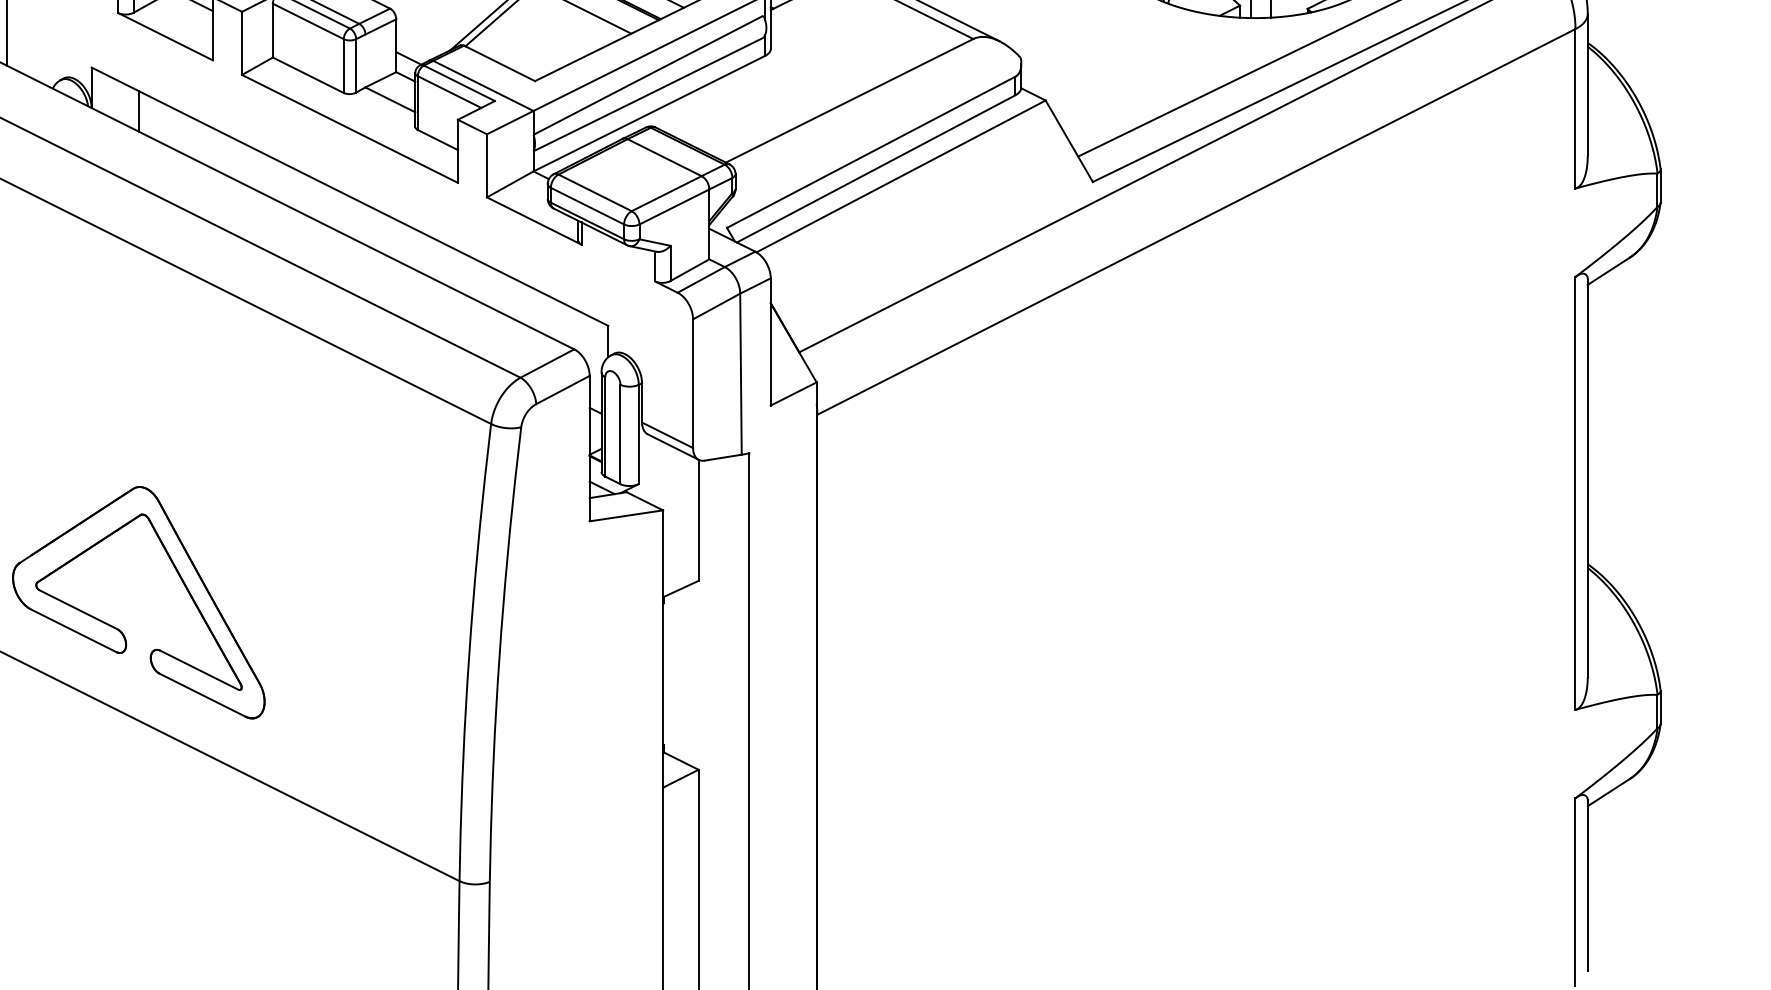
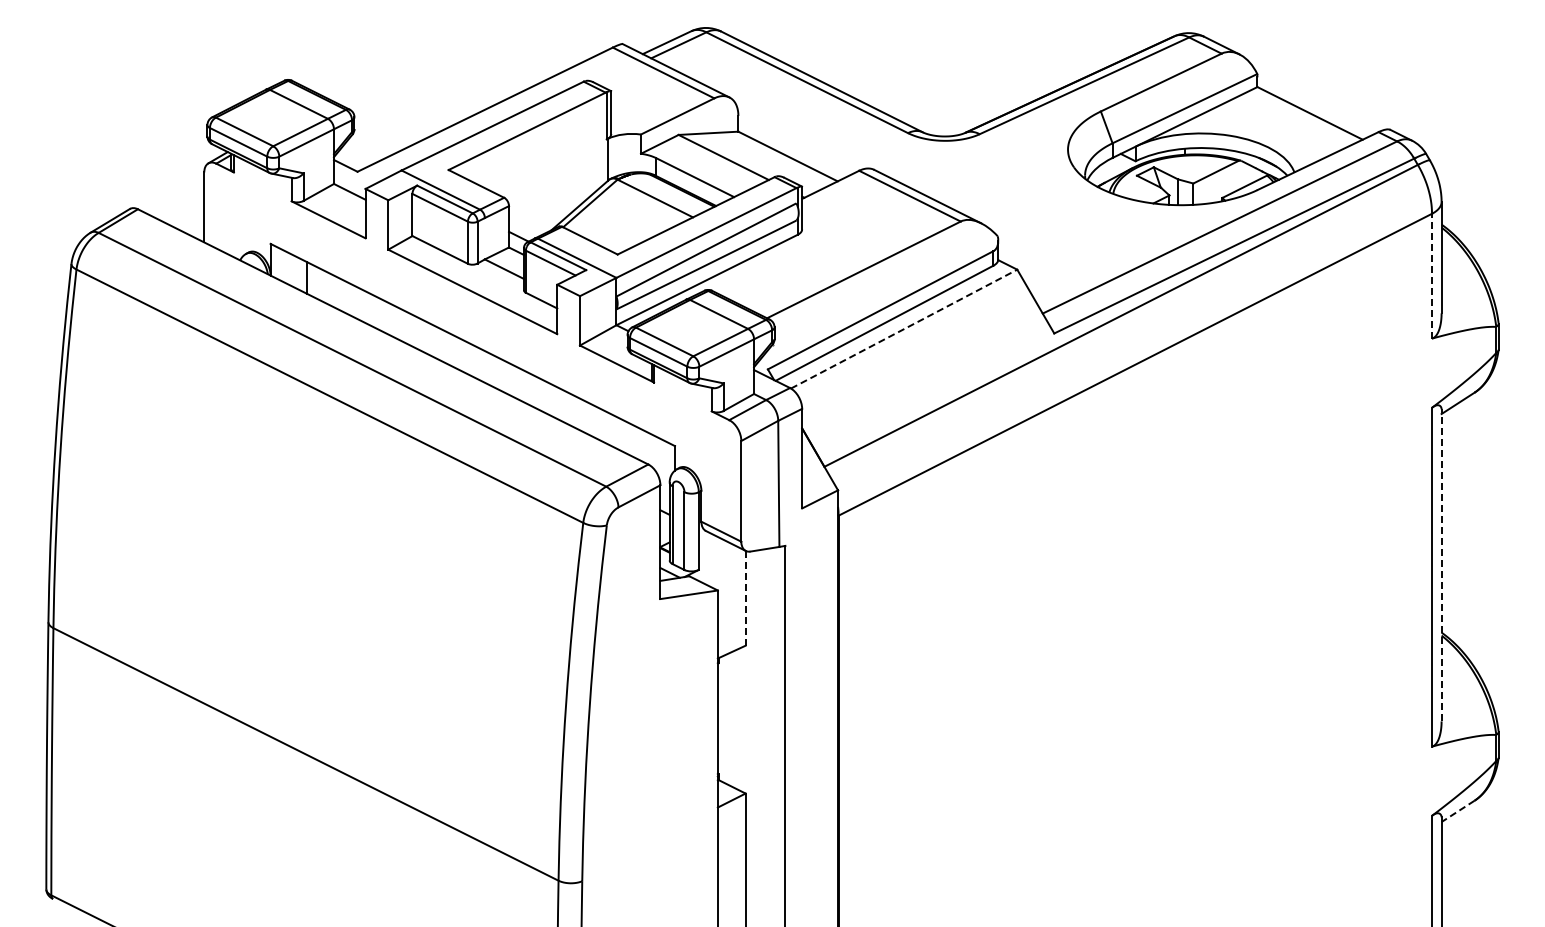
line: (1576, 107) -> (1432, 275), solid -> dashed
line: (901, 176) -> (904, 329), solid -> dashed
line: (1587, 478) -> (1441, 565), solid -> dashed
line: (698, 519) -> (745, 597), solid -> dashed
part: (118, 627) -> (291, 682), removed
line: (1609, 792) -> (1458, 811), solid -> dashed

